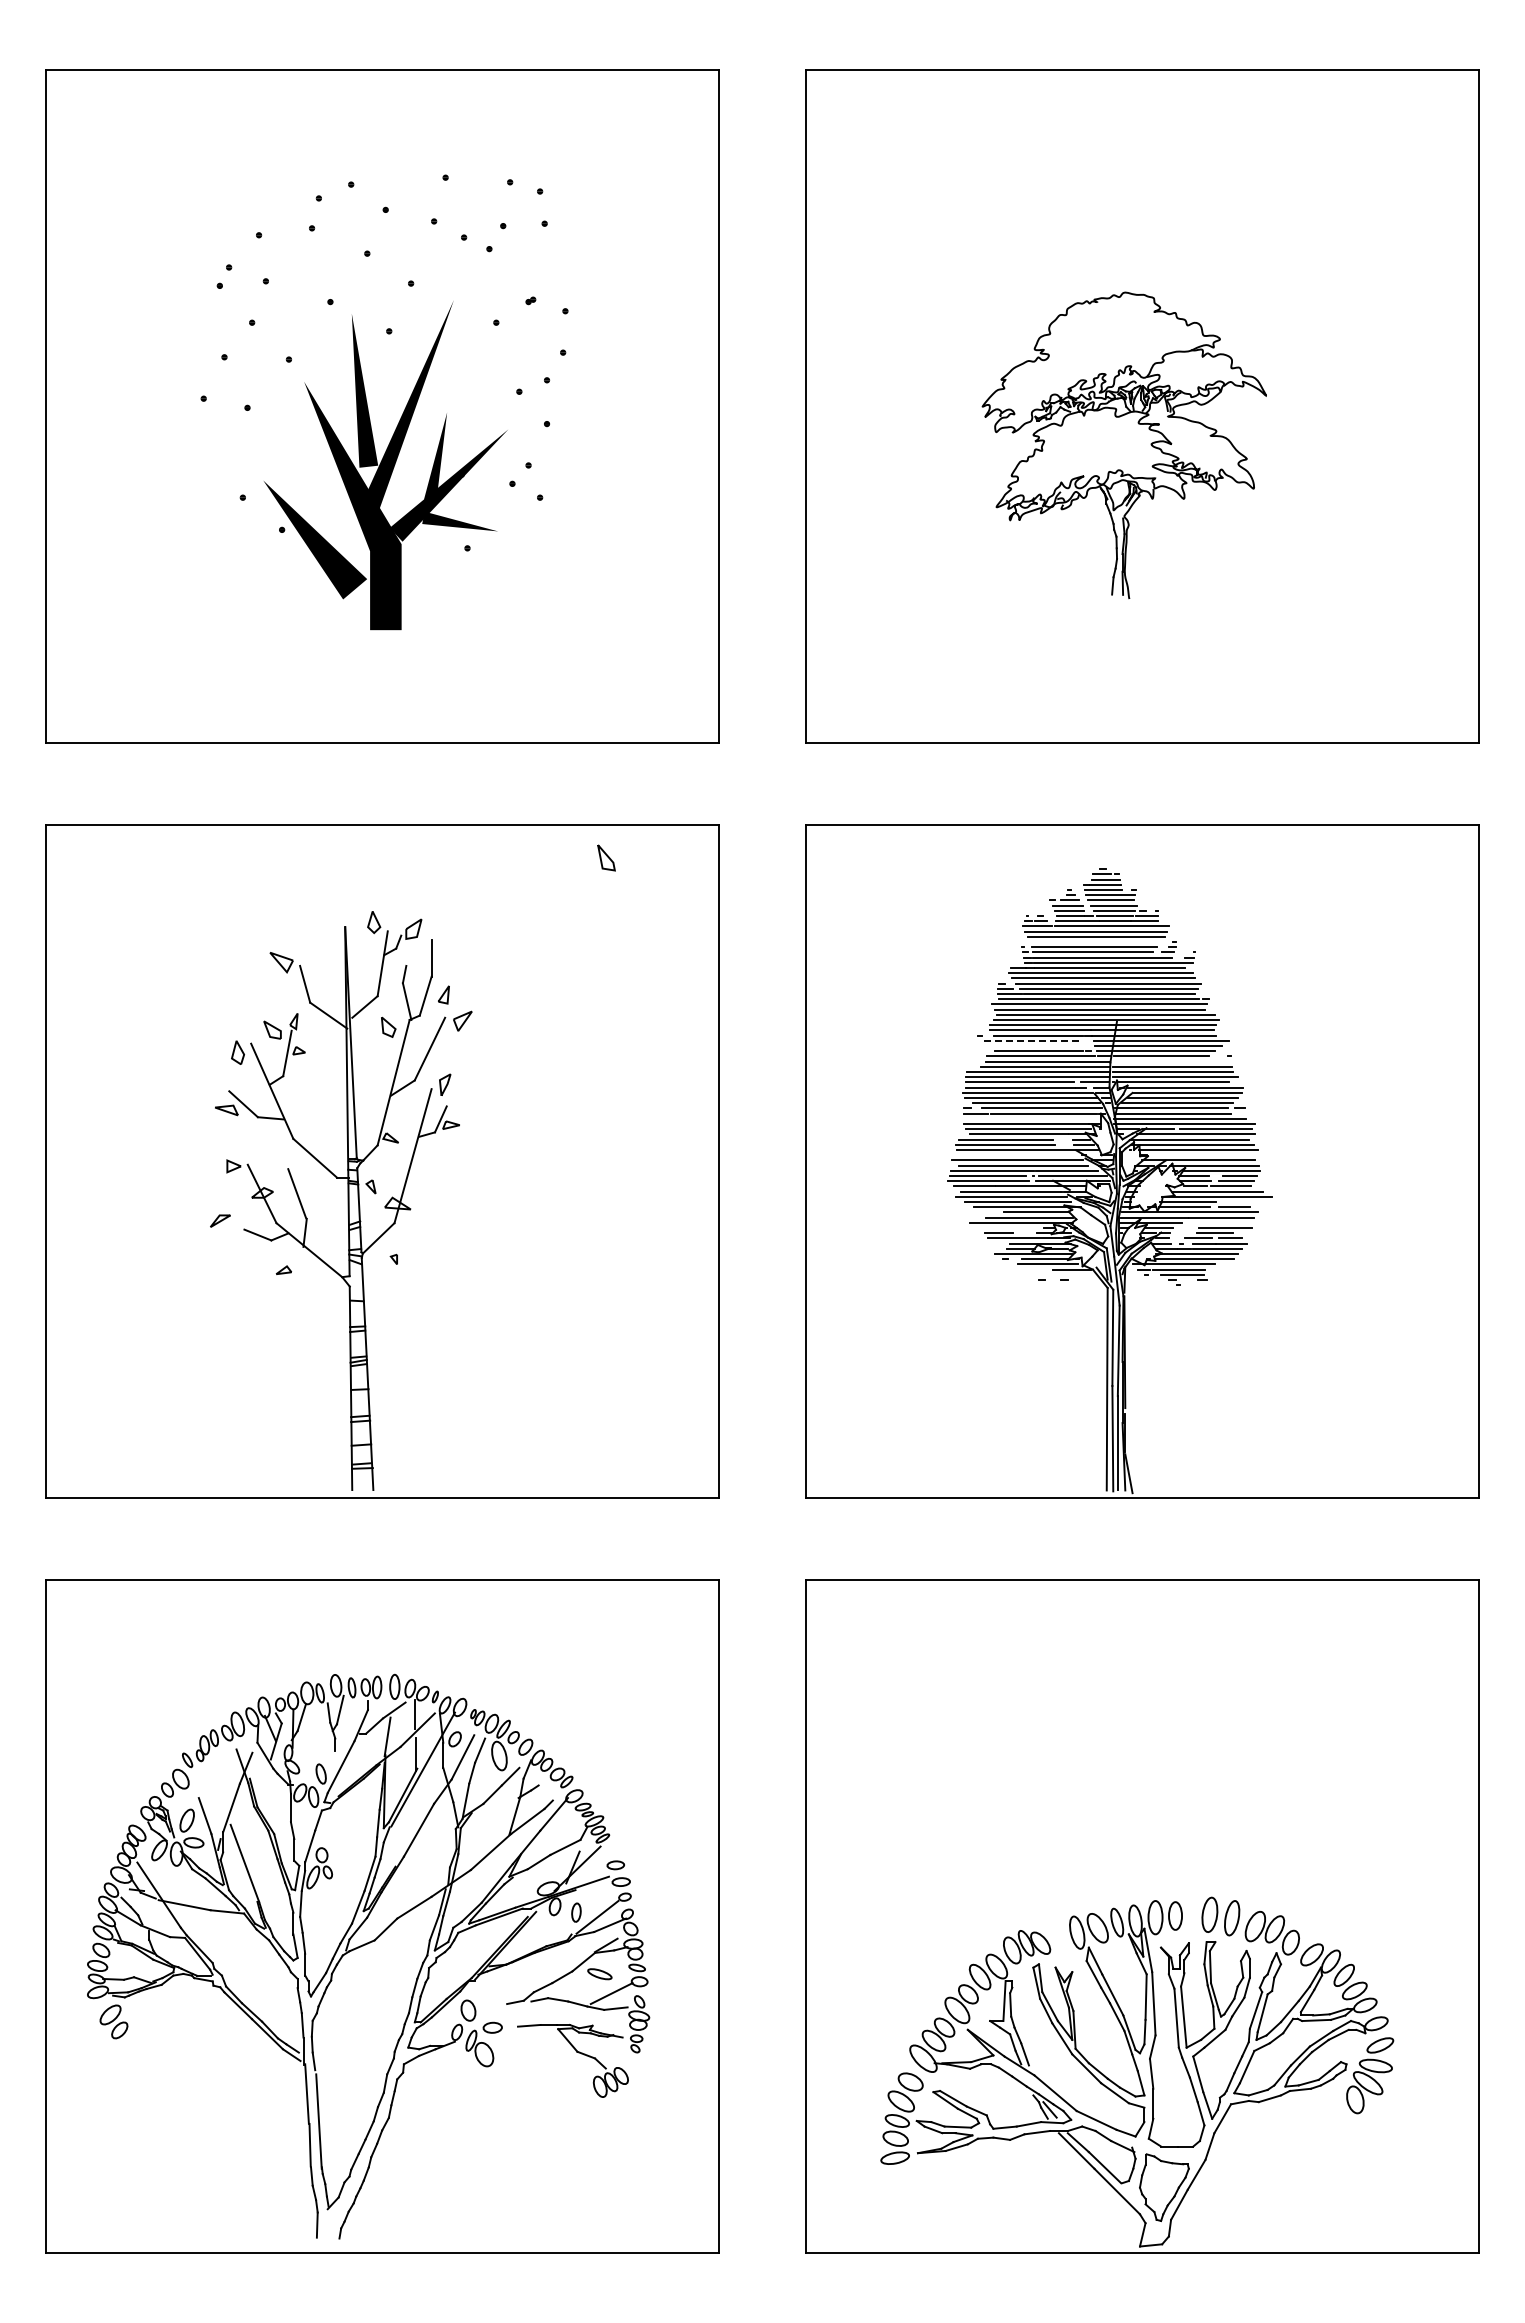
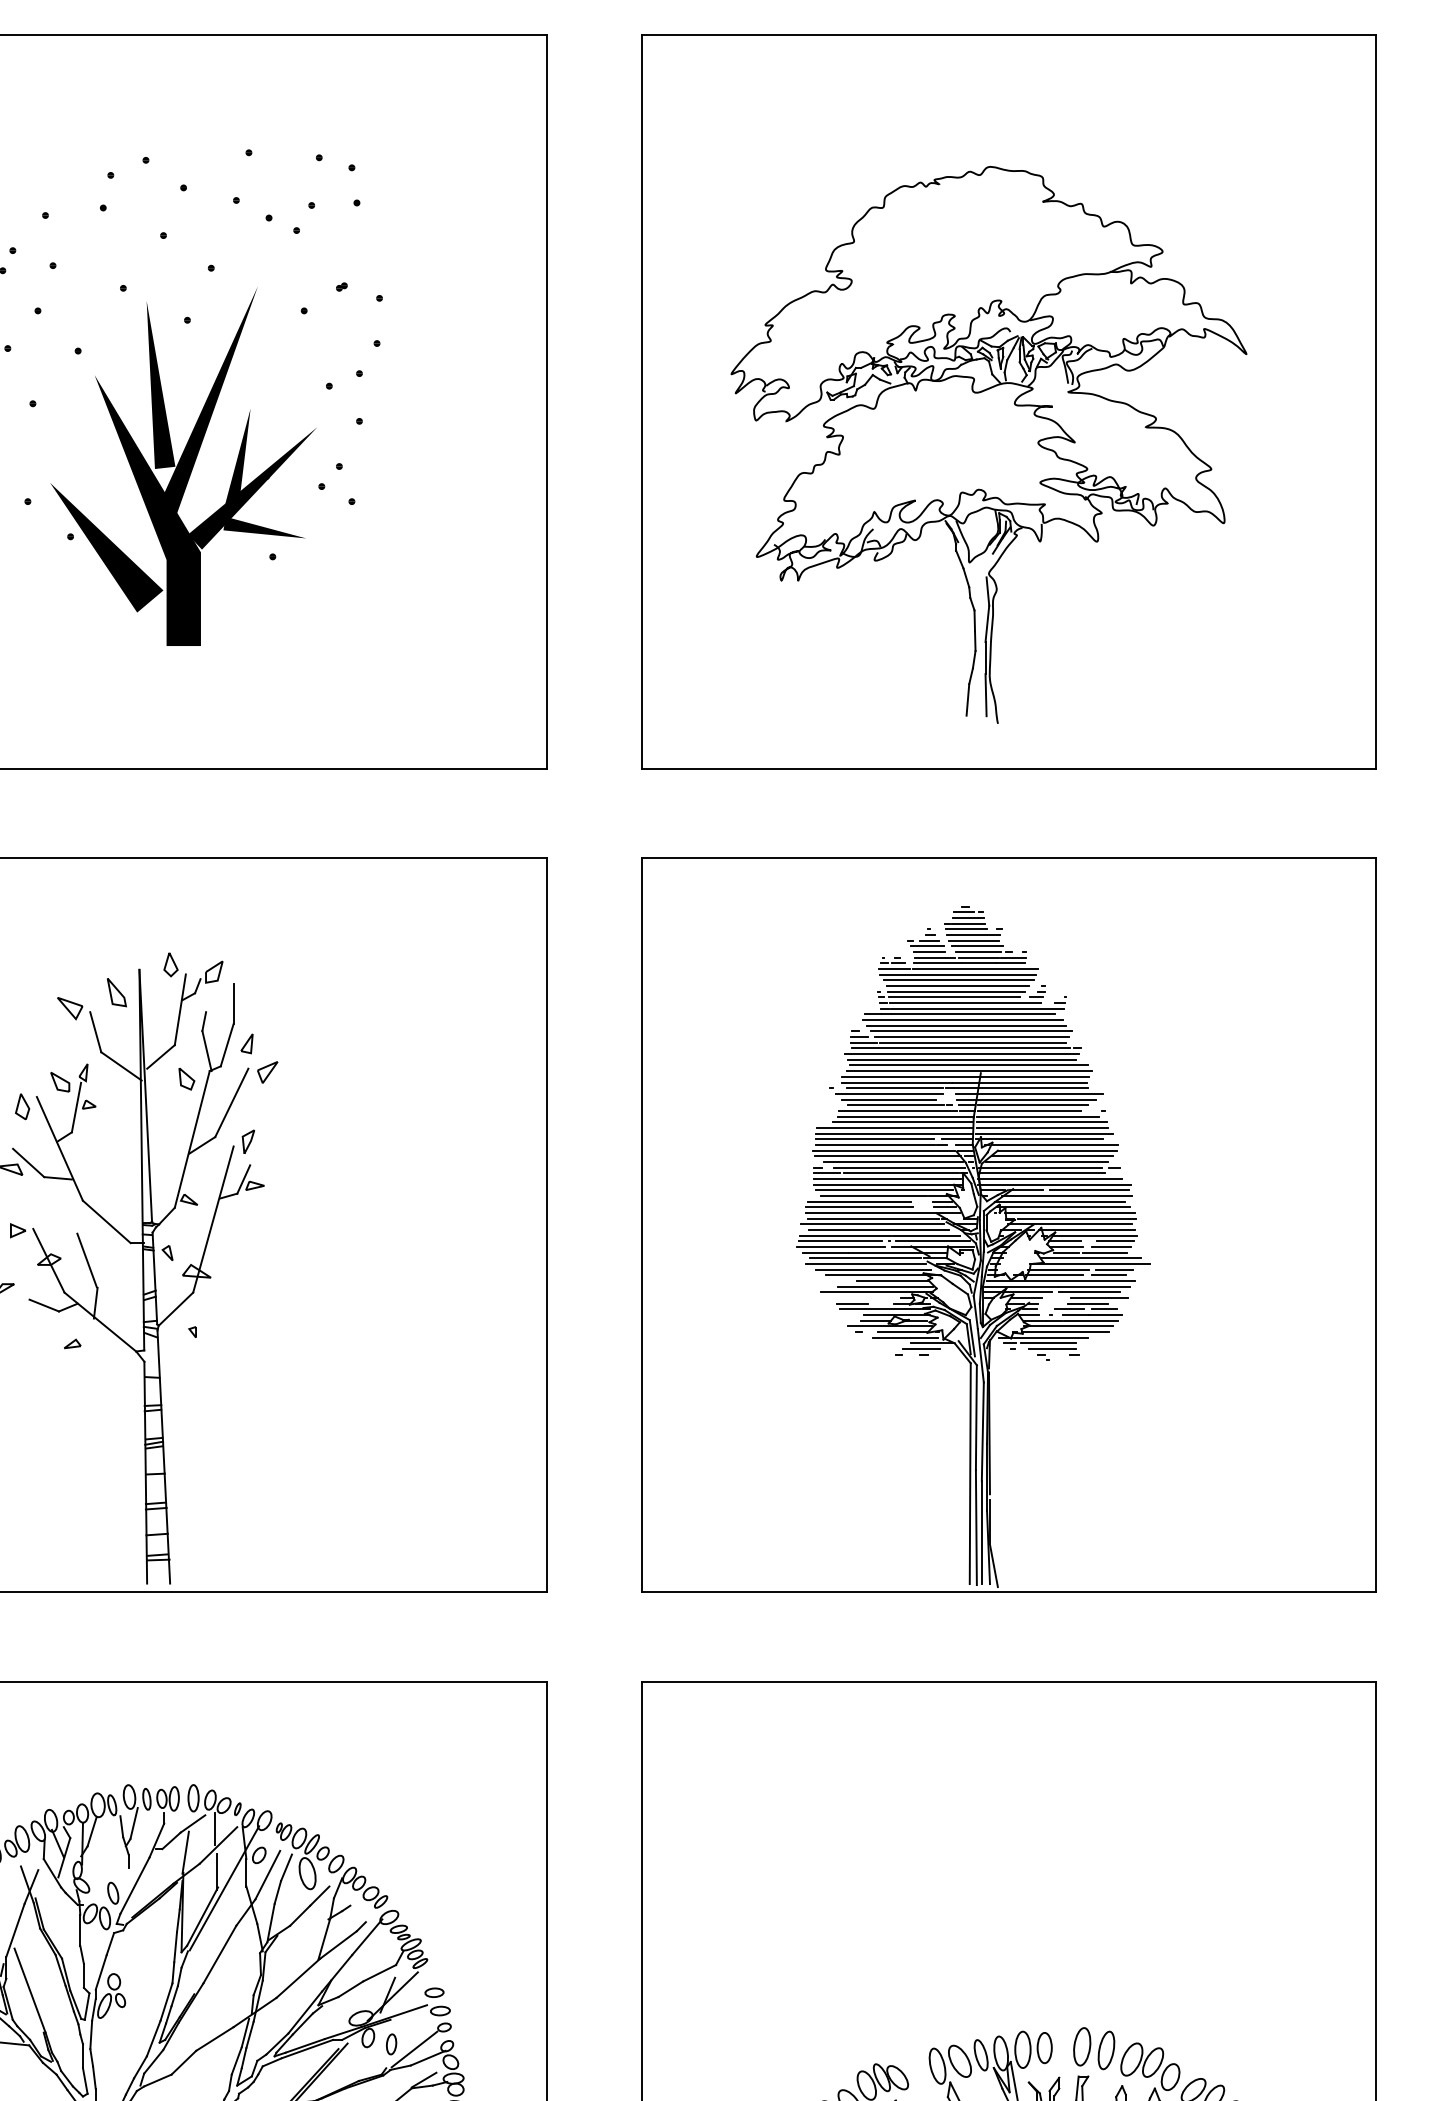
part: (1124, 445) -> (989, 444), size x1.67
part: (606, 857) -> (116, 992), moved
line: (1096, 942) -> (958, 986), added
line: (1032, 1040) -> (888, 1093), dashed -> solid
line: (1032, 1046) -> (888, 1100), added
line: (1169, 1061) -> (1038, 1116), added
line: (1030, 1118) -> (886, 1178), added
line: (1018, 1155) -> (873, 1218), added
line: (1204, 1155) -> (1076, 1218), added
line: (1239, 1202) -> (1114, 1270), added
line: (1216, 1222) -> (1089, 1291), added
line: (1062, 1274) -> (921, 1348), added

